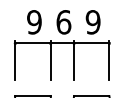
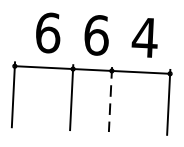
text: (34, 22) -> (48, 33), 9 -> 6
text: (92, 22) -> (143, 37), 9 -> 4
line: (74, 60) -> (111, 99), solid -> dashed

